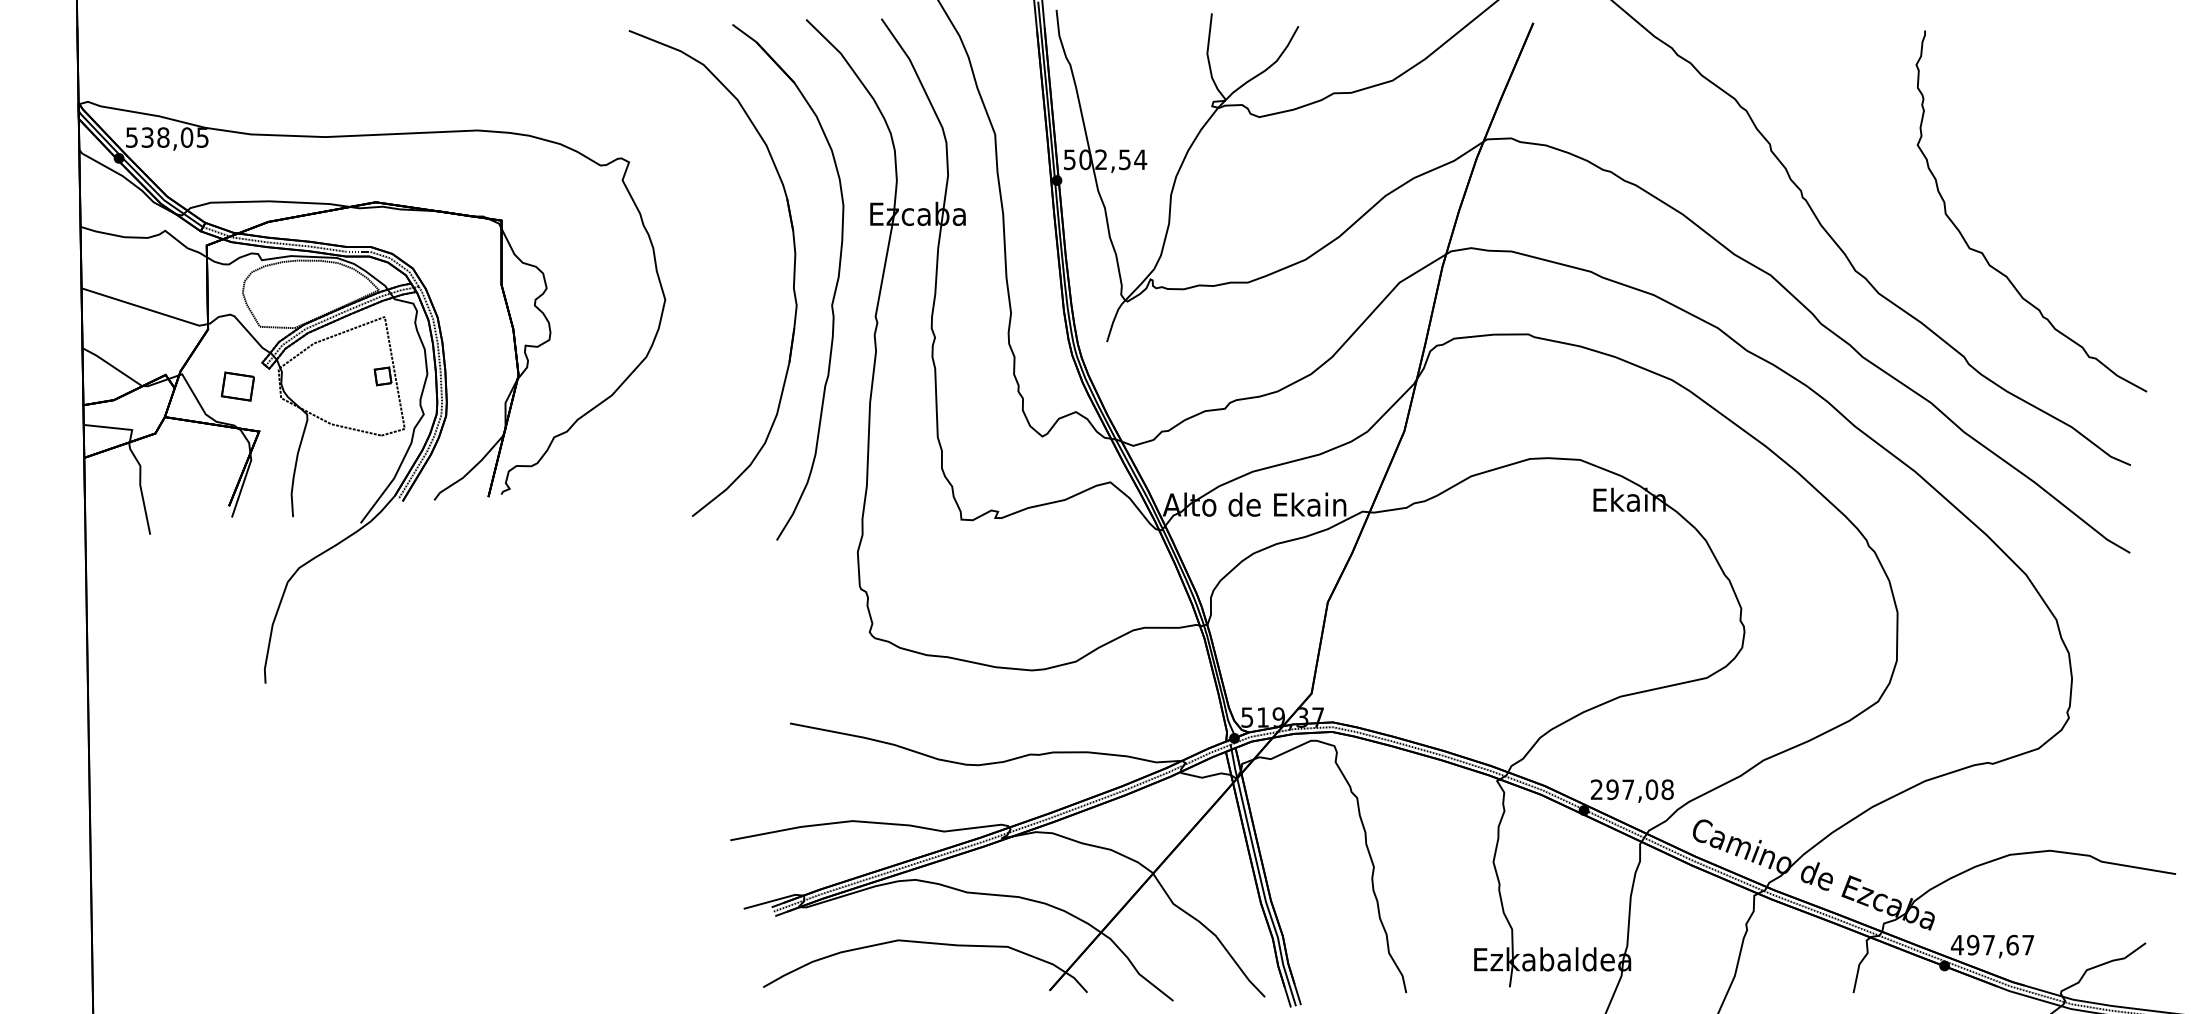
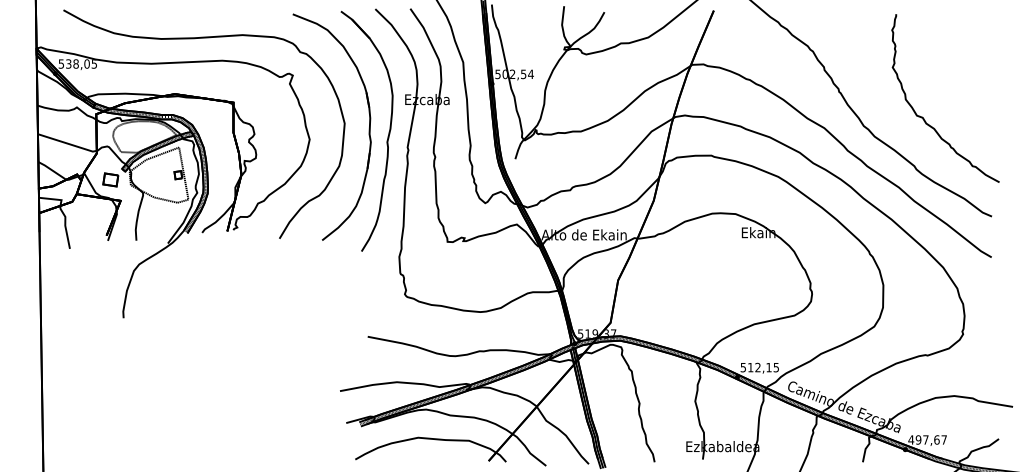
part: (417, 84) -> (194, 39), added
text: (1631, 789) -> (759, 367), 297,08 -> 512,15

